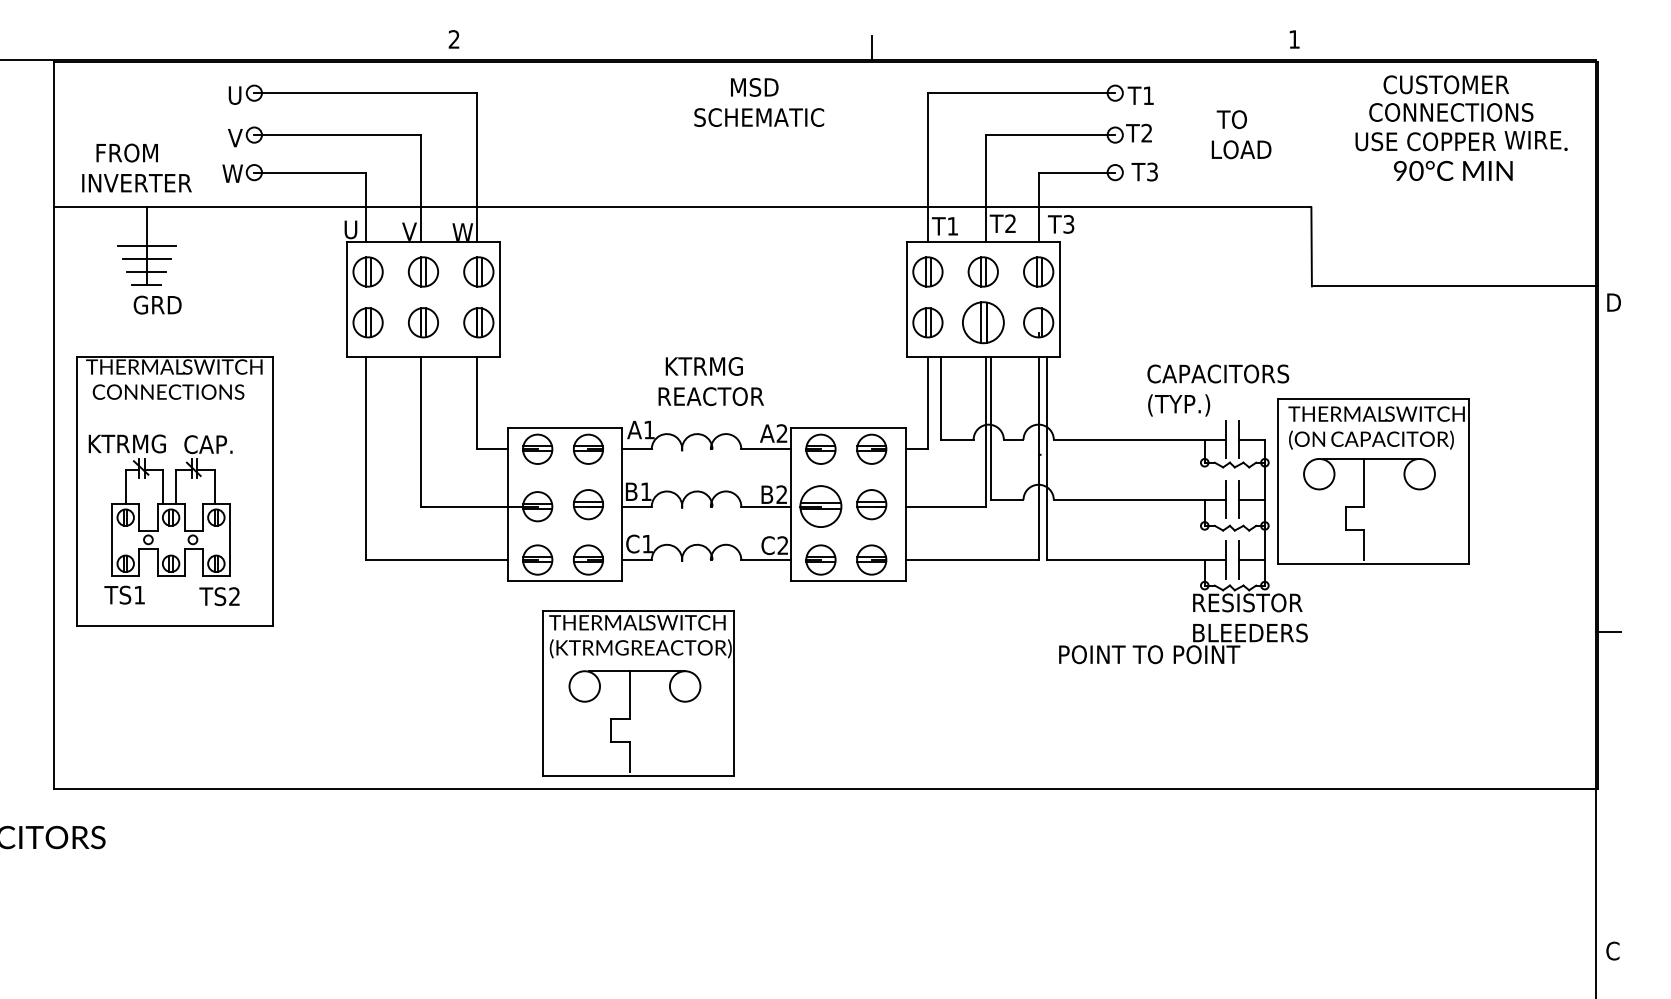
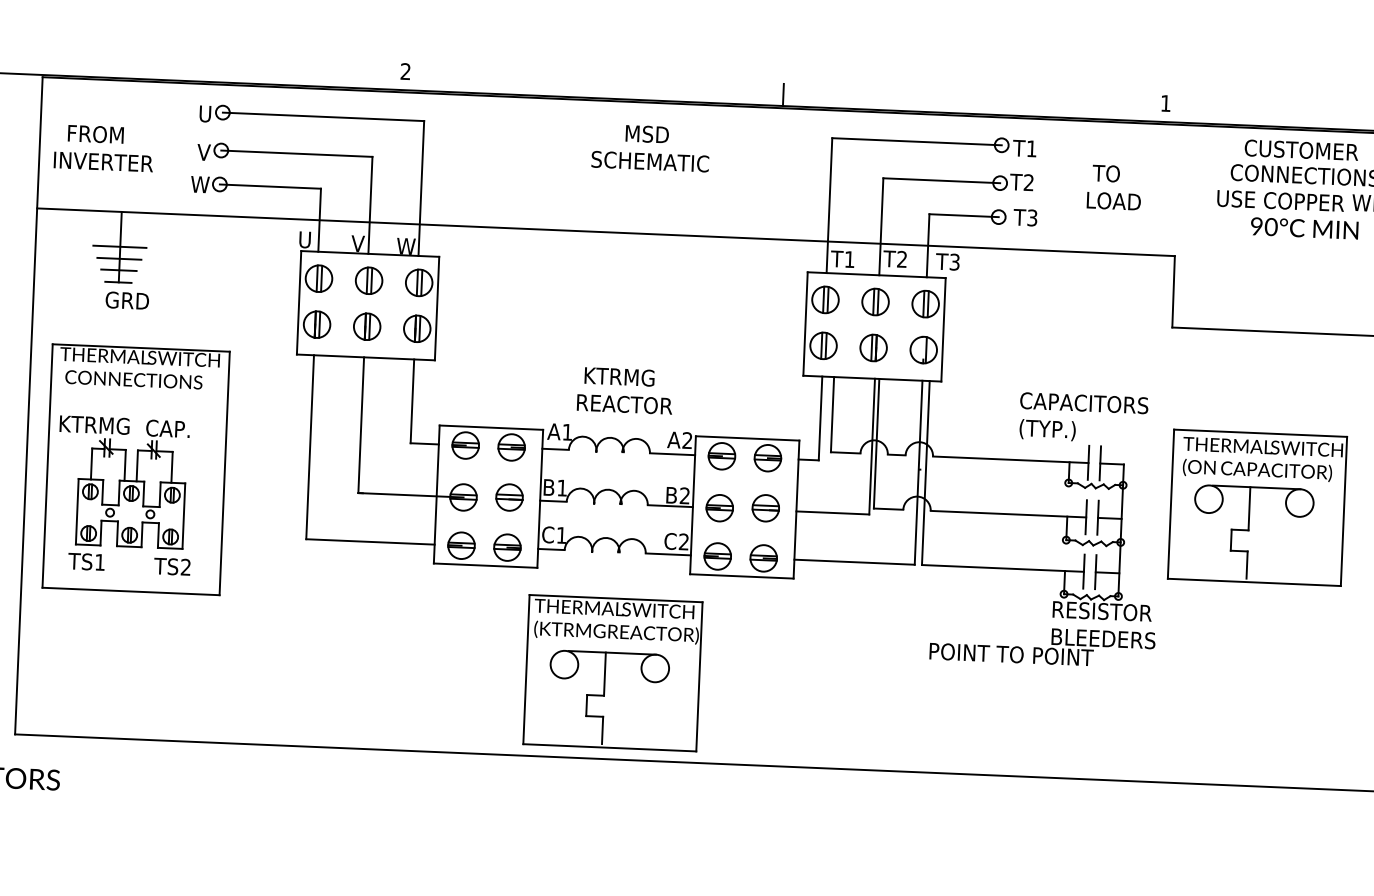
text: (759, 102) -> (651, 148), moved
text: (136, 167) -> (103, 147), moved
part: (982, 322) -> (872, 347), size x0.71
part: (1373, 481) -> (1257, 507), moved
part: (820, 506) -> (719, 508), size x0.71
part: (638, 693) -> (612, 673), moved

